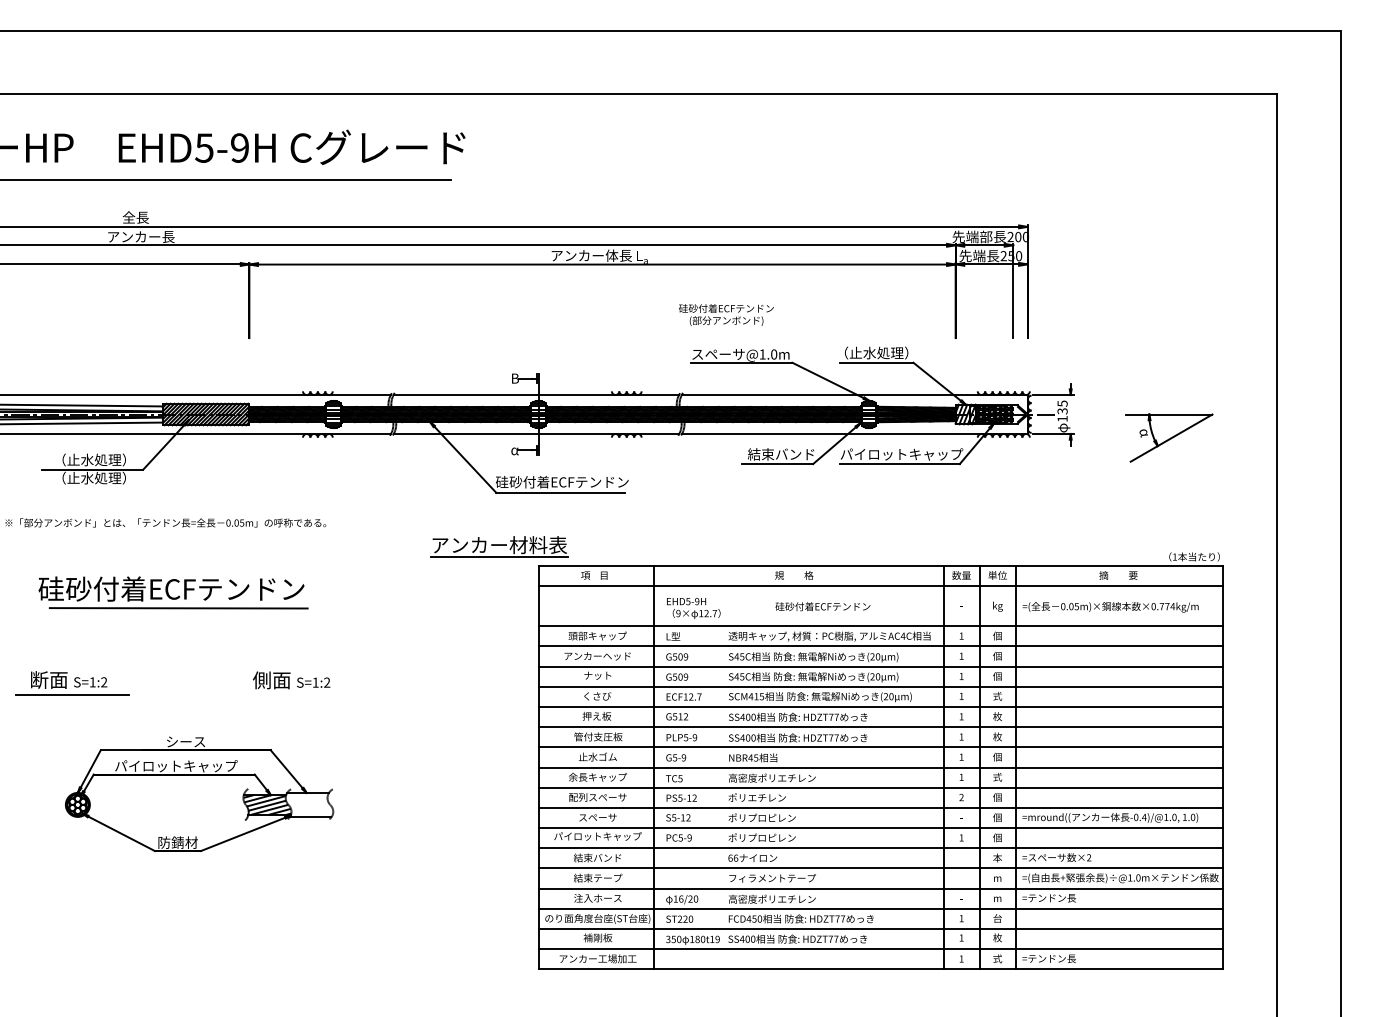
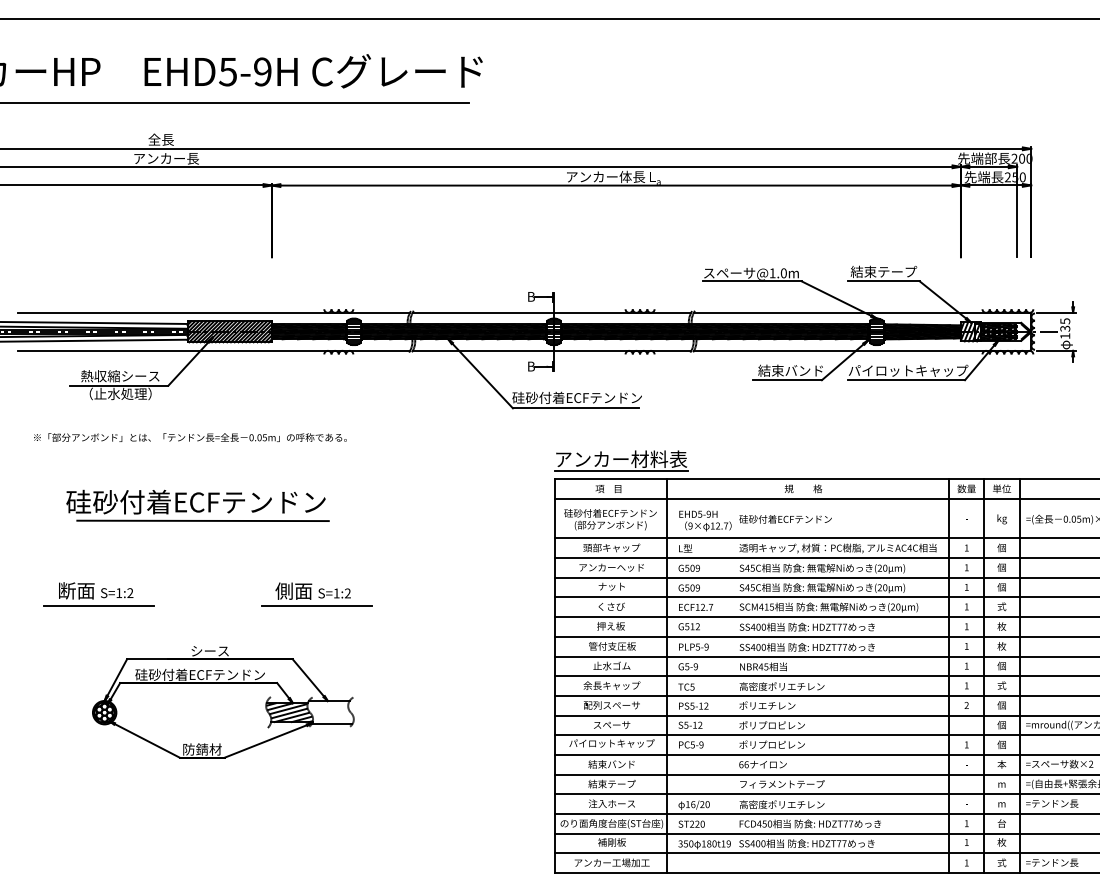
text: (726, 314) -> (610, 519), moved
text: (876, 352) -> (883, 271), （止水処理） -> 結束テープ
text: (514, 450) -> (530, 366), α -> B
text: (93, 459) -> (119, 375), （止水処理） -> 熱収縮シース
part: (499, 546) -> (621, 460), moved
text: (822, 606) -> (785, 519), moved
line: (294, 695) -> (315, 605), added
text: (175, 765) -> (199, 674), パイロットキャップ -> 硅砂付着ECFテンドン

